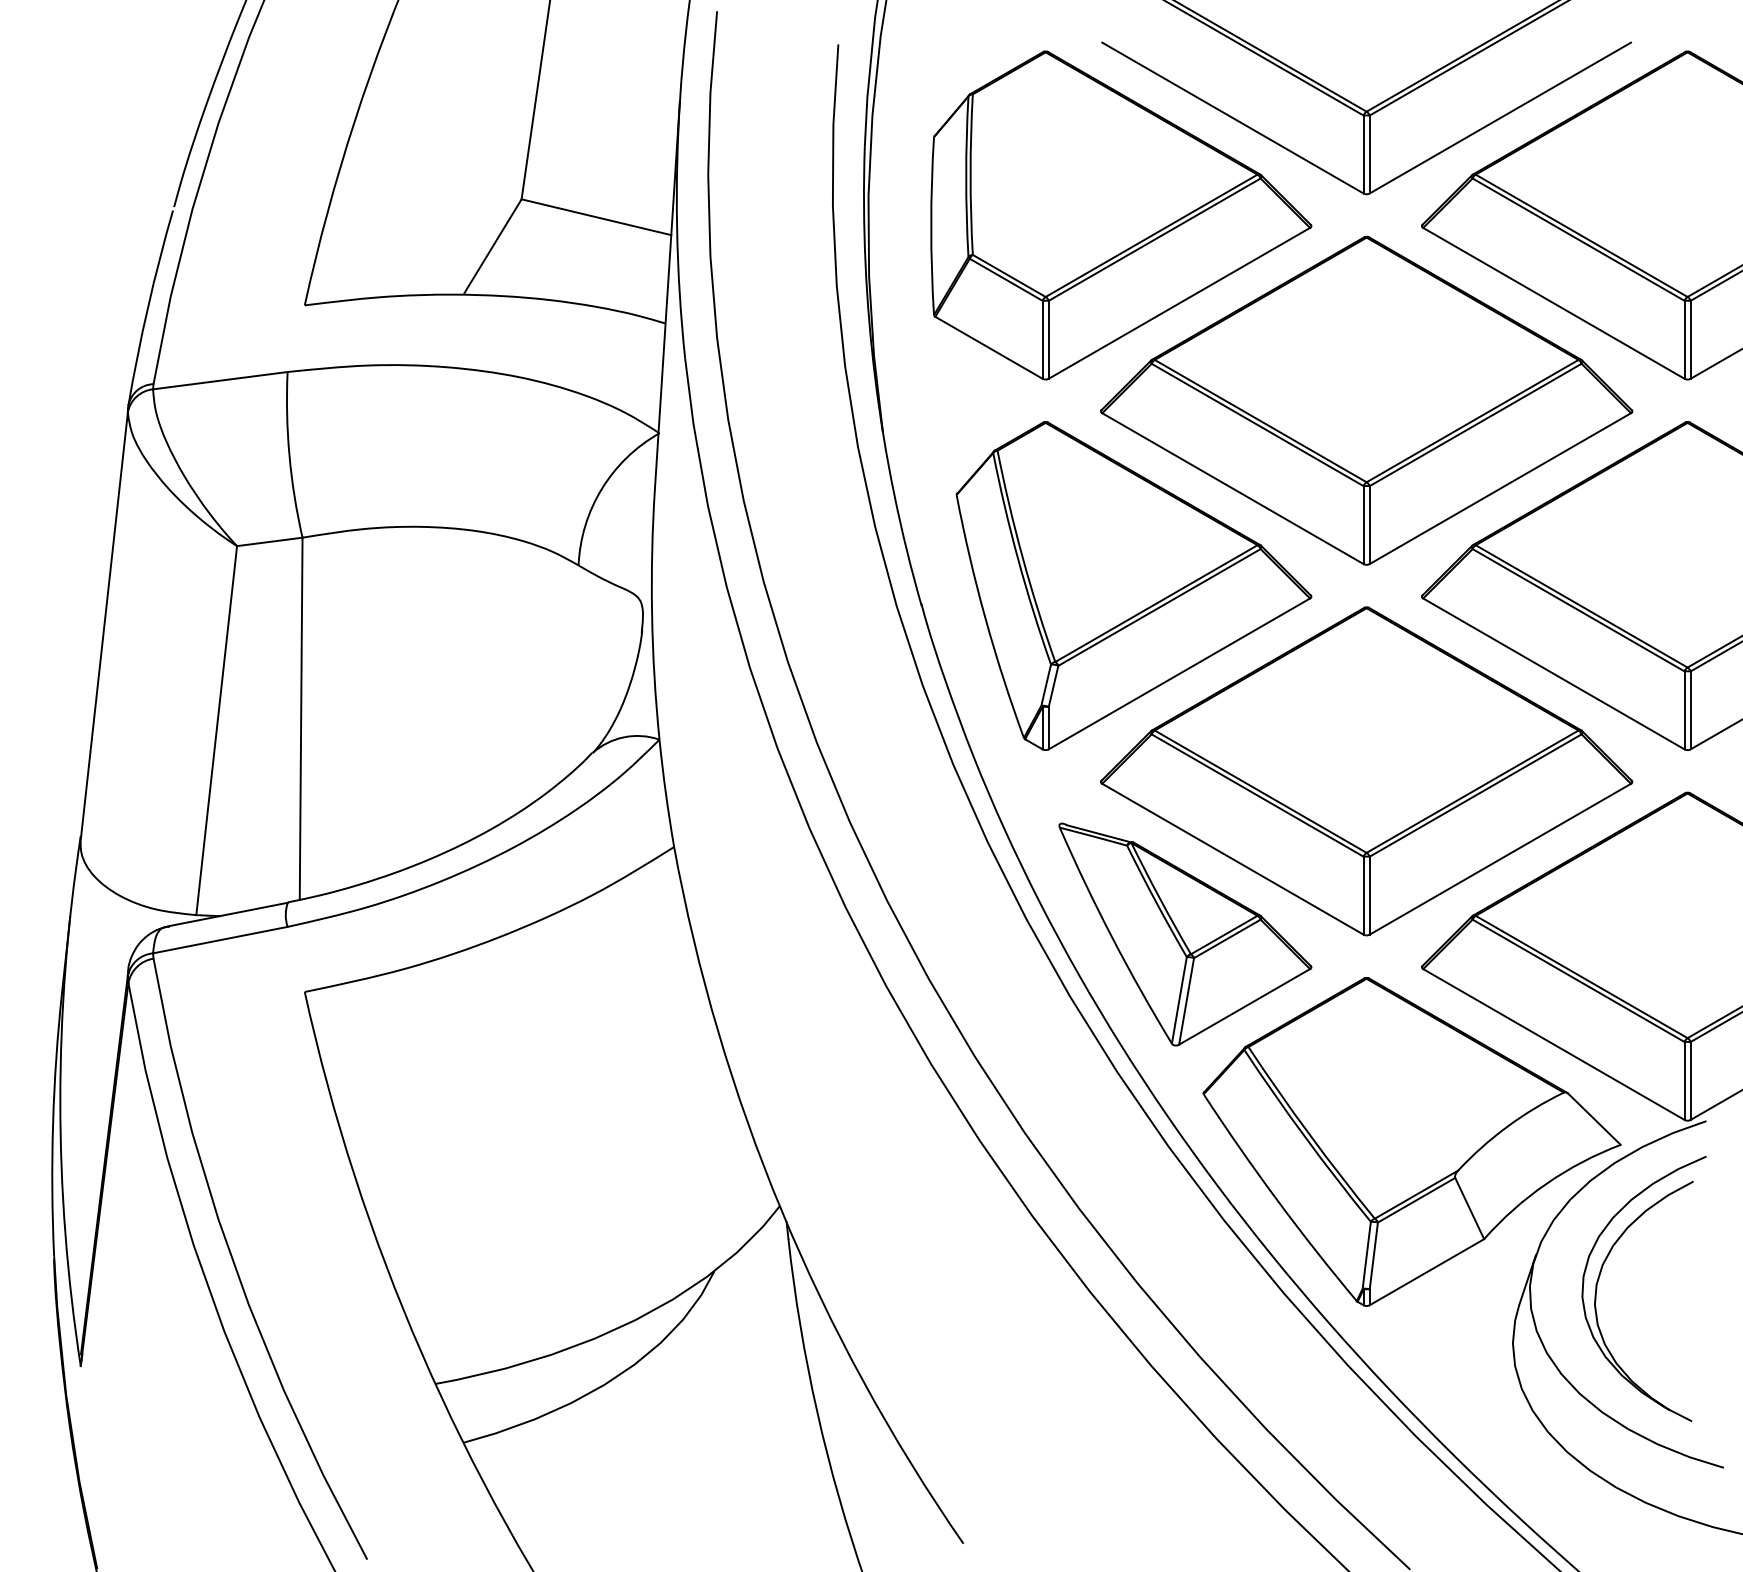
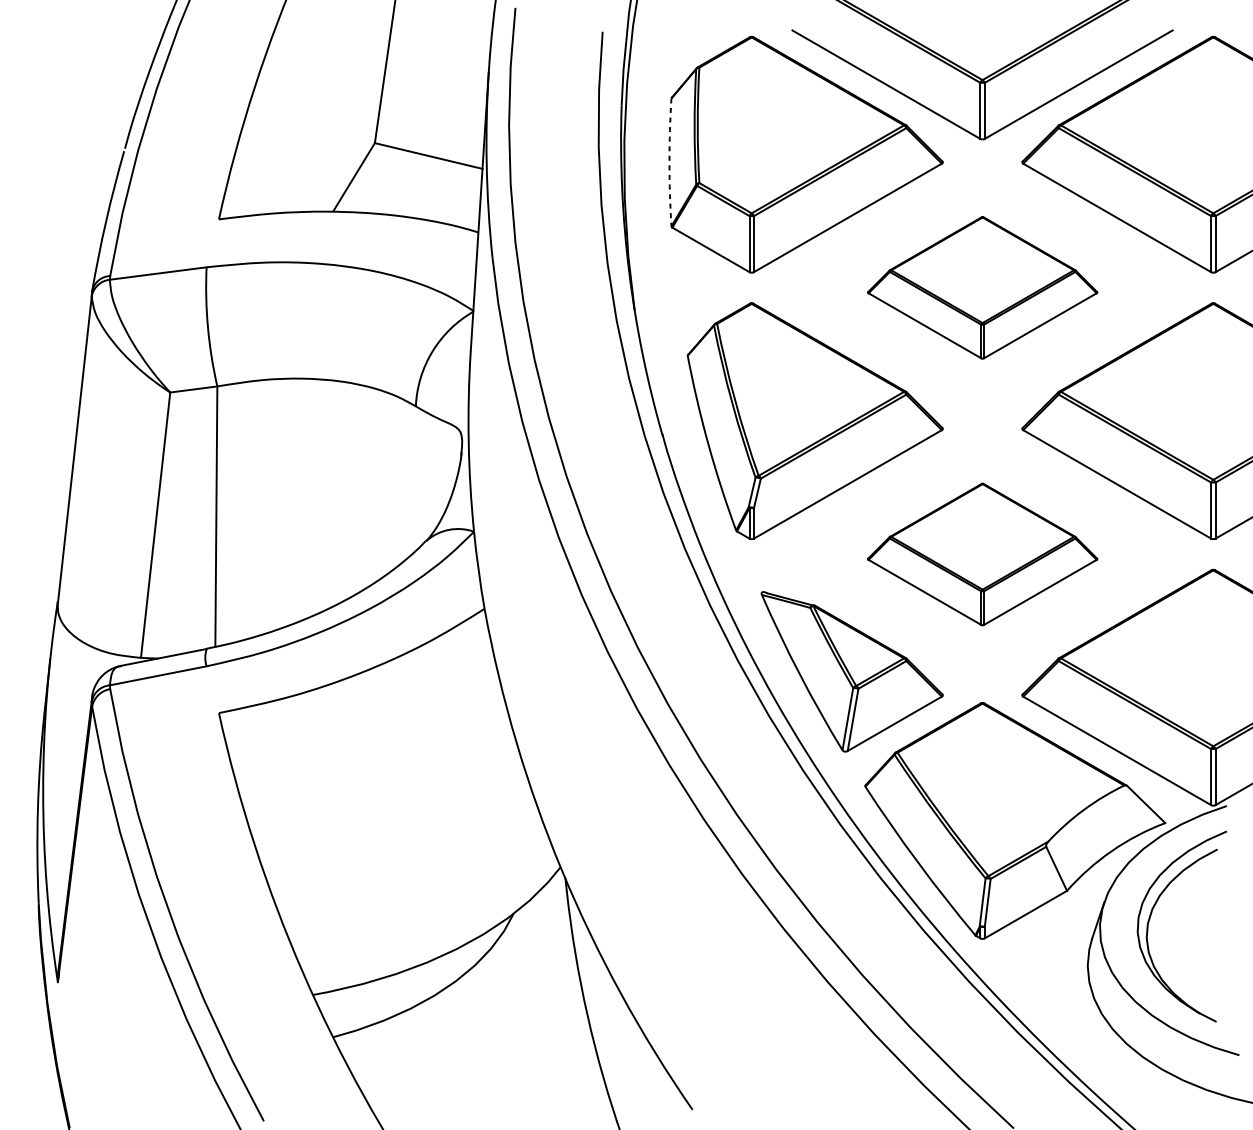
arc: (931, 226) -> (669, 162), solid -> dashed
part: (1366, 400) -> (982, 287), size x0.6
part: (1366, 771) -> (982, 554), size x0.6

